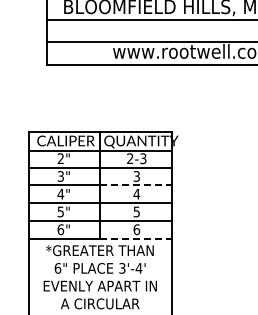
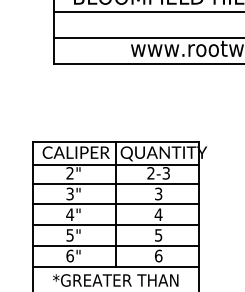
line: (136, 185) -> (158, 204), dashed -> solid
line: (136, 239) -> (158, 267), dashed -> solid

